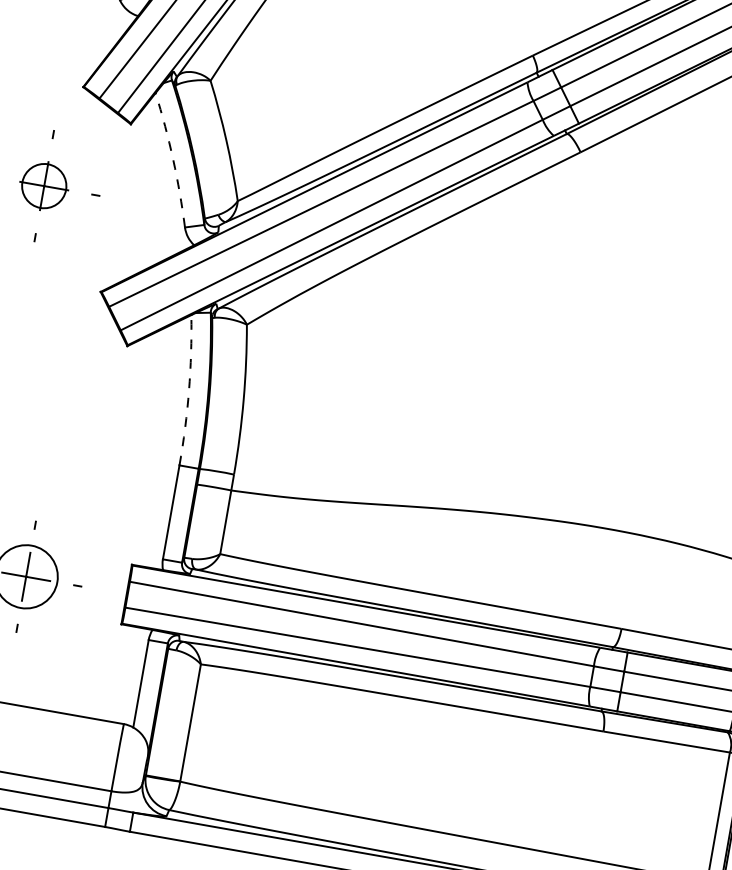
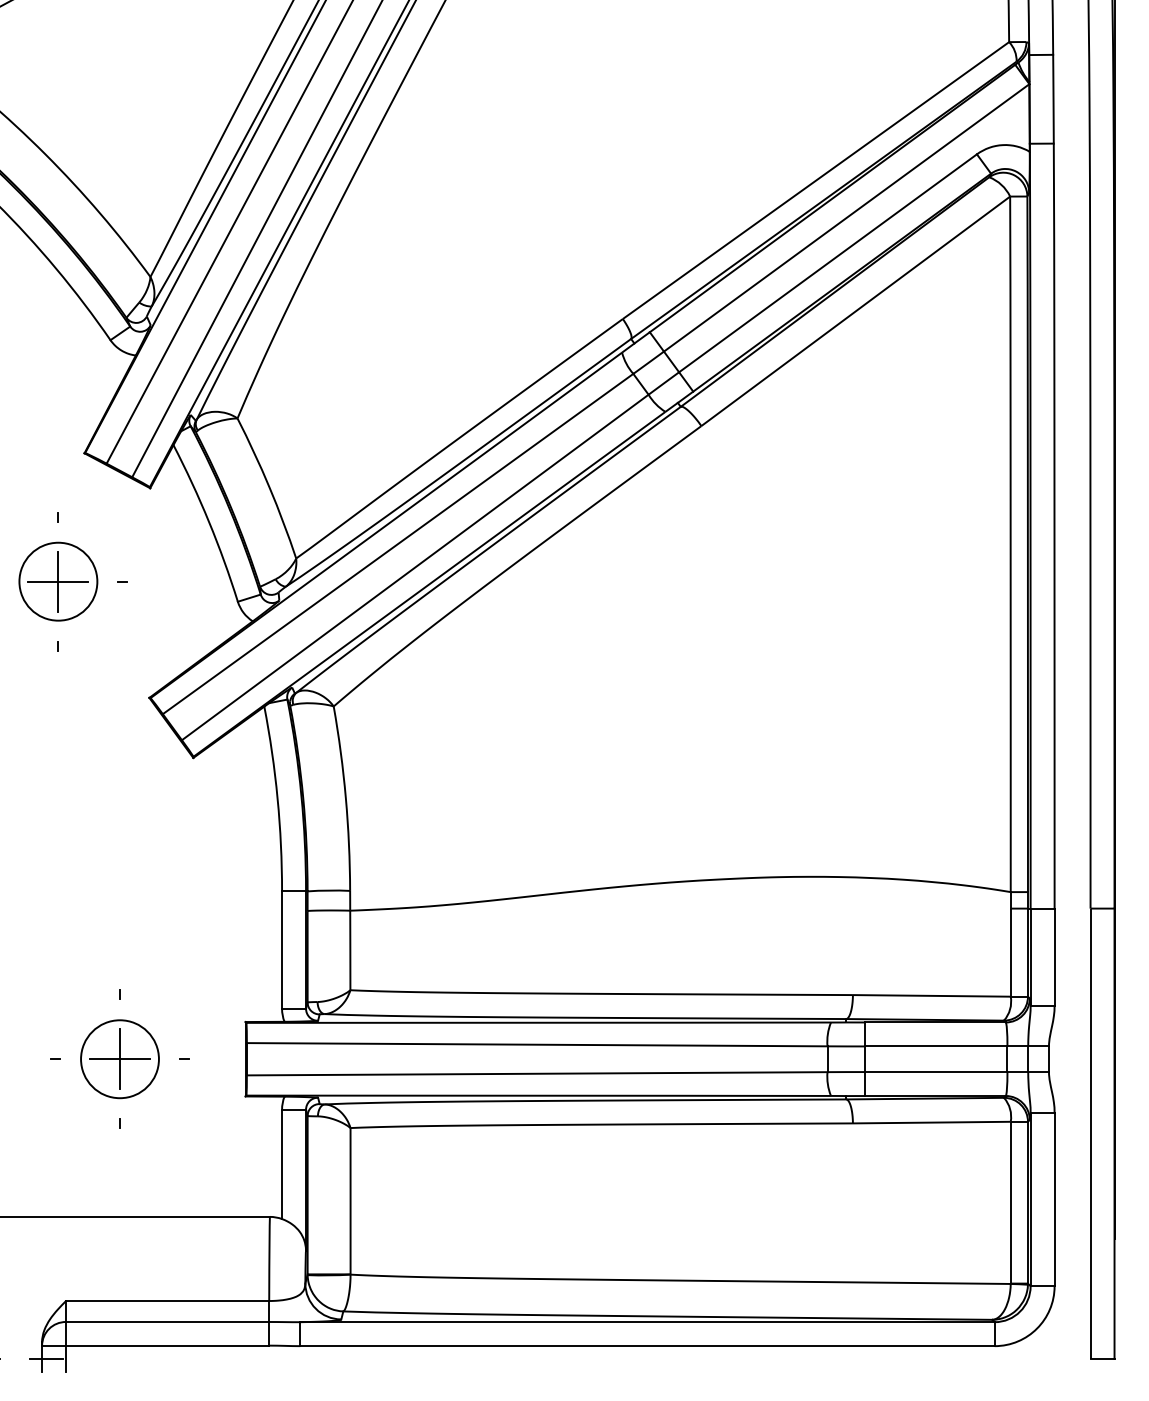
arc: (173, 160) -> (209, 522), dashed -> solid
circle: (44, 185) -> (58, 581), size x1.43
arc: (188, 390) -> (277, 798), dashed -> solid

